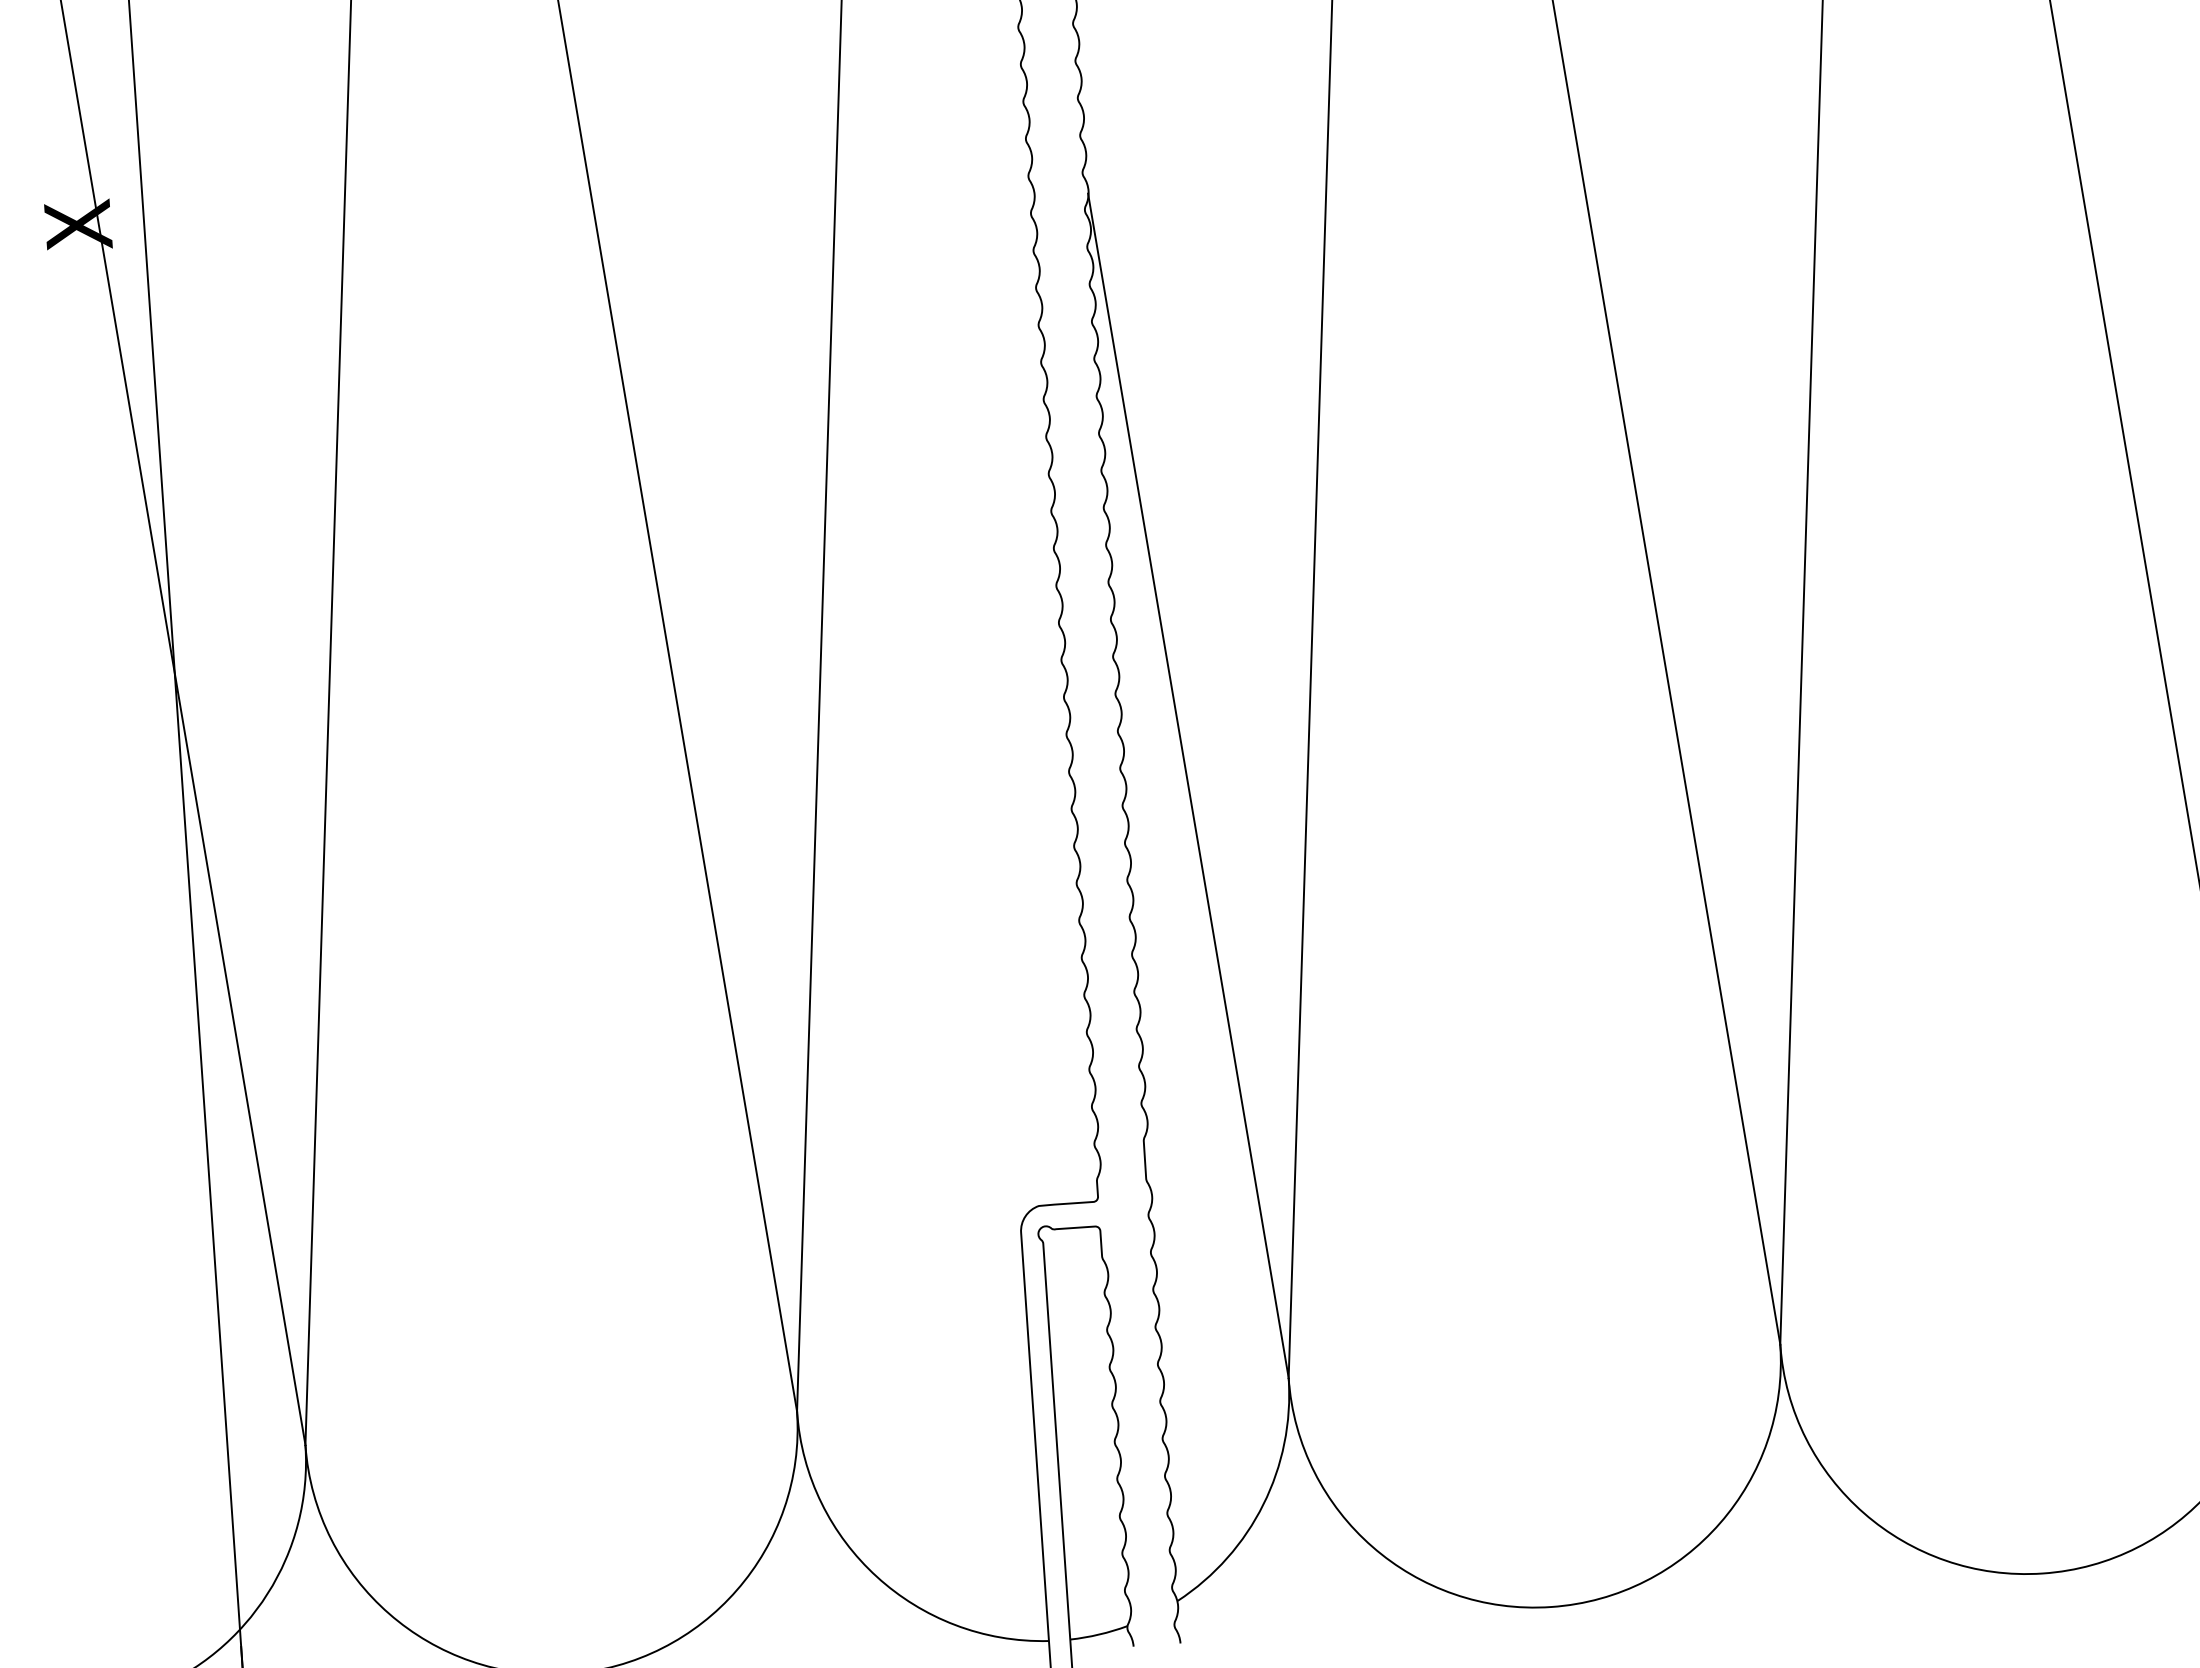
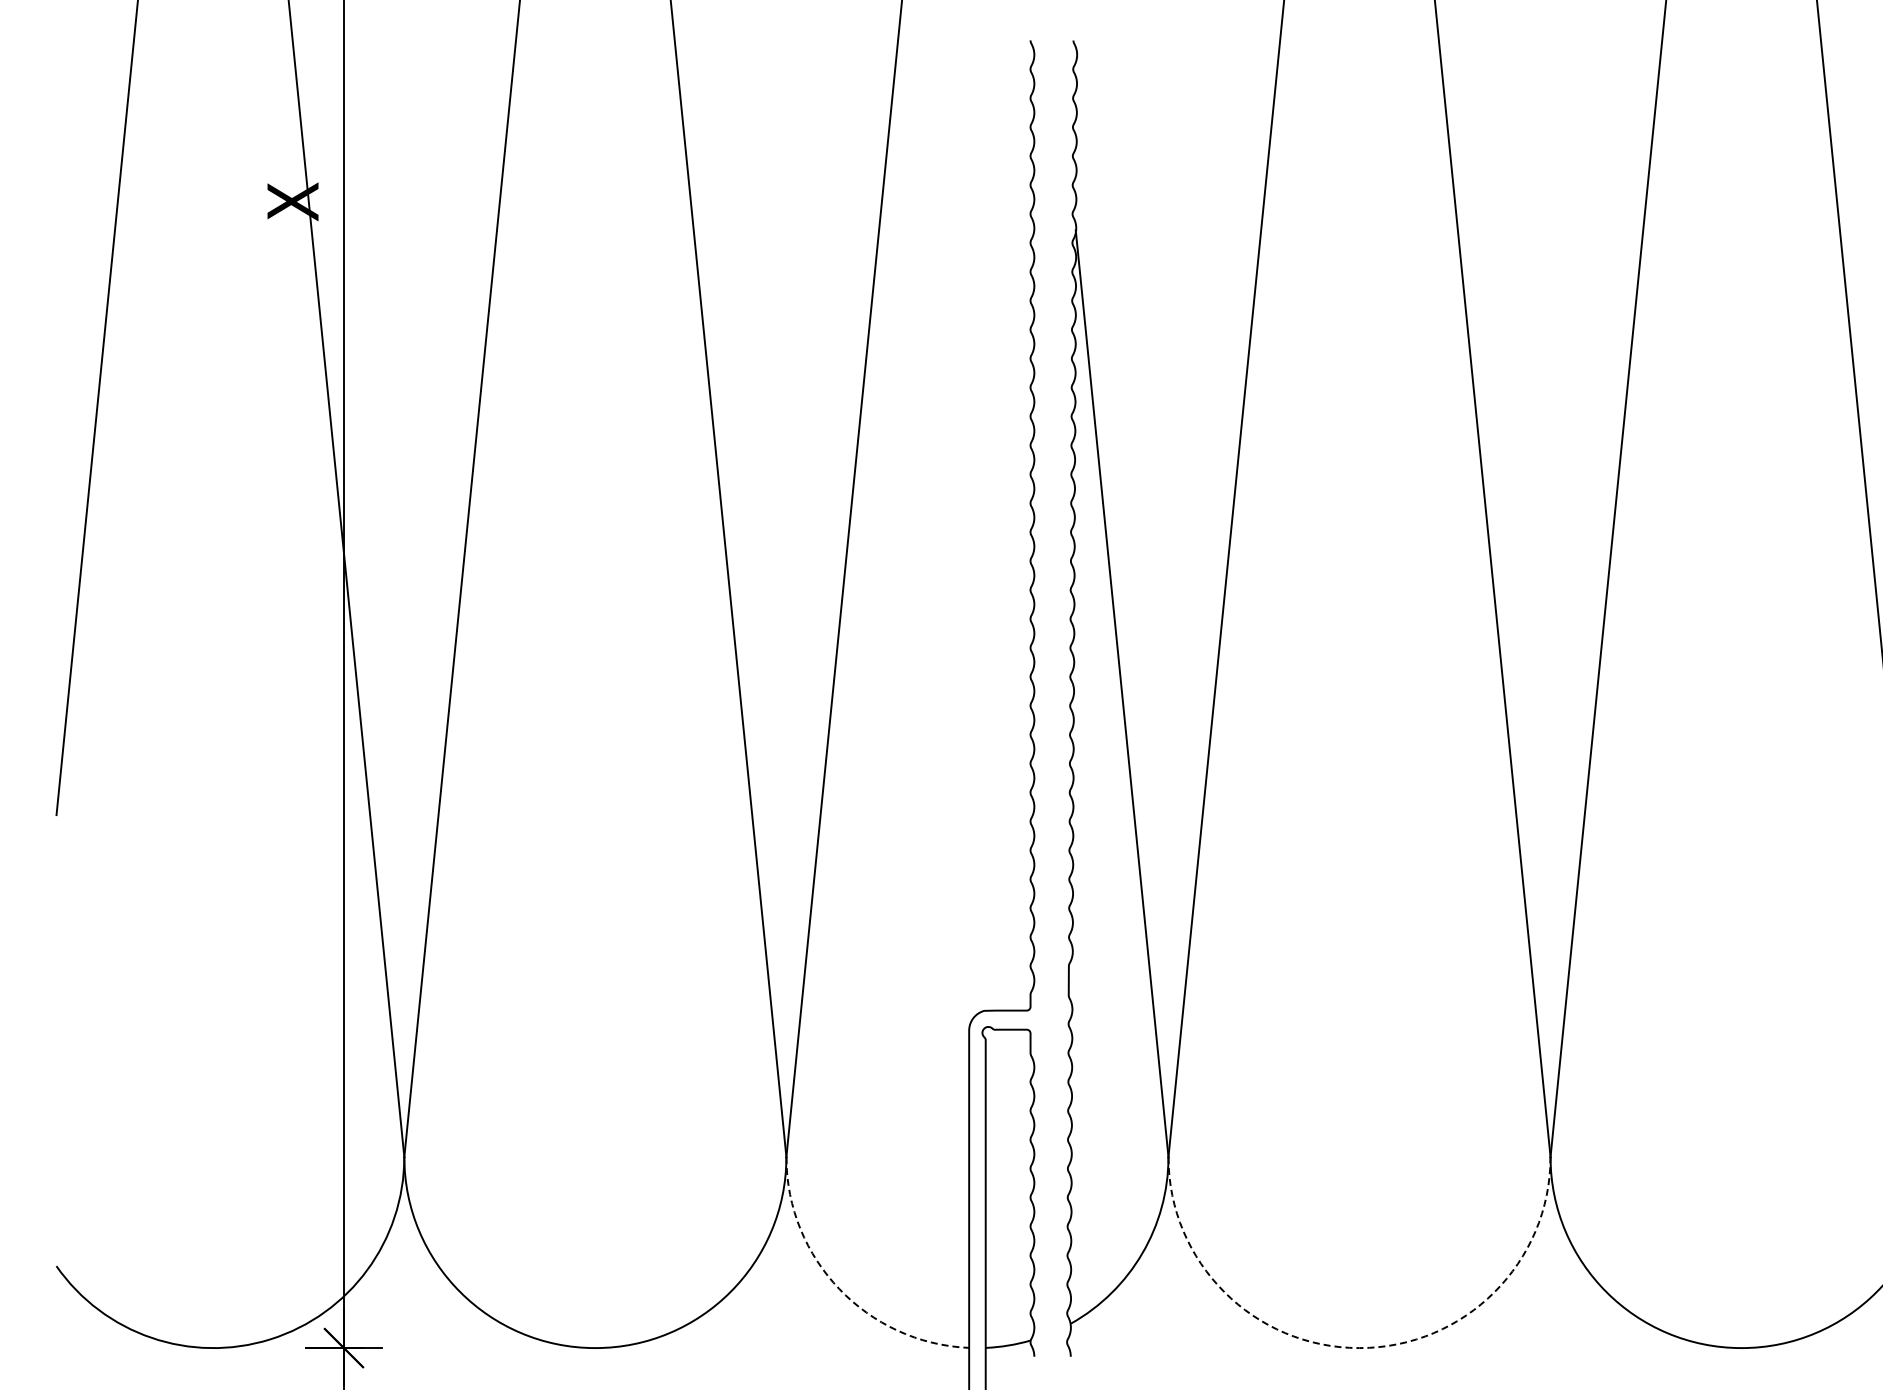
arc: (876, 1577) -> (839, 1289), solid -> dashed
arc: (1551, 1607) -> (1359, 1348), solid -> dashed

